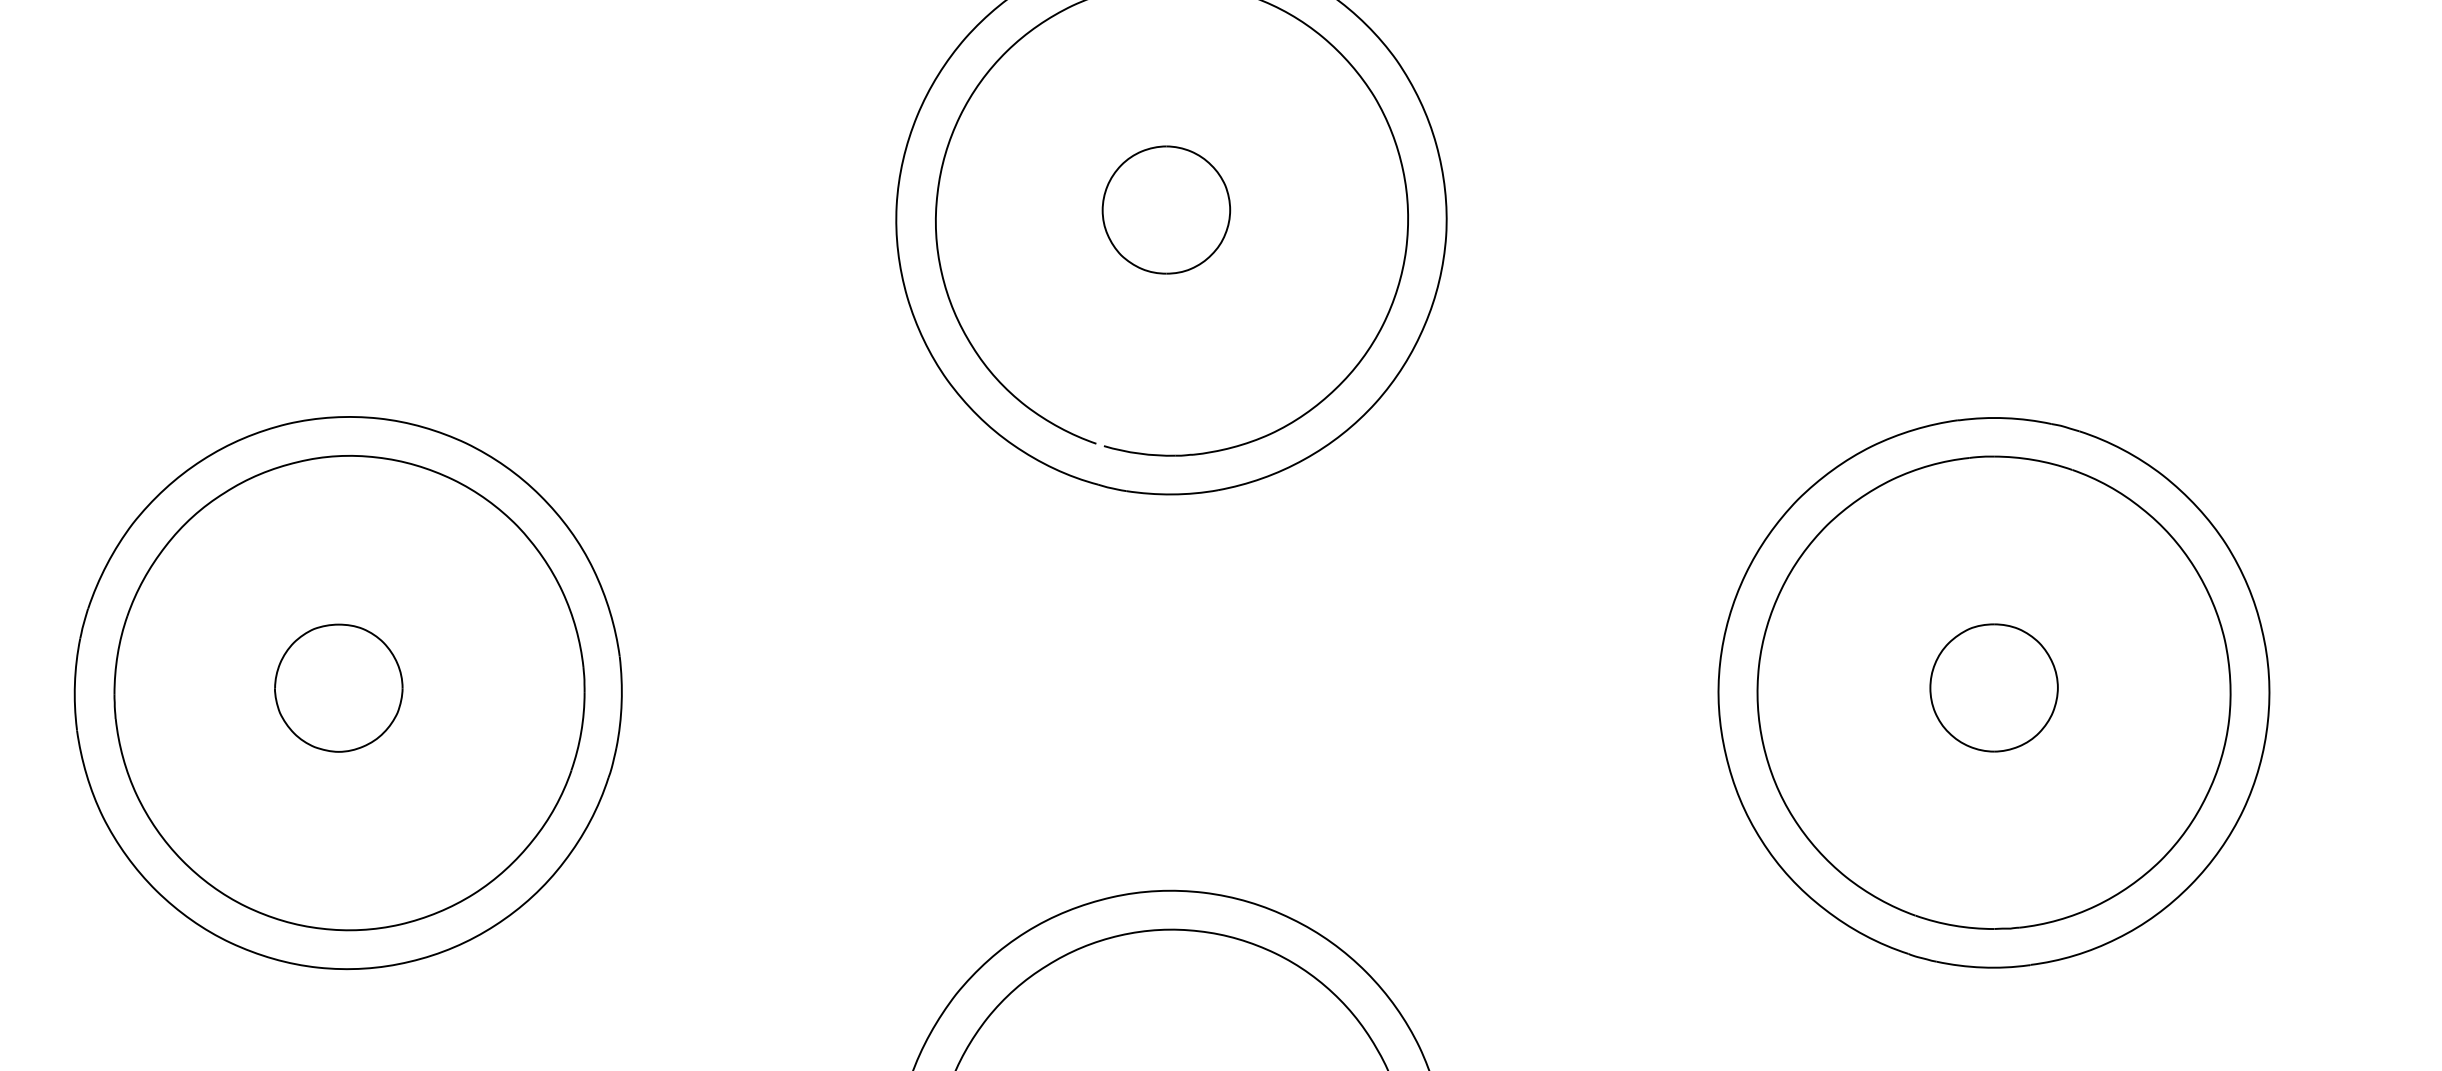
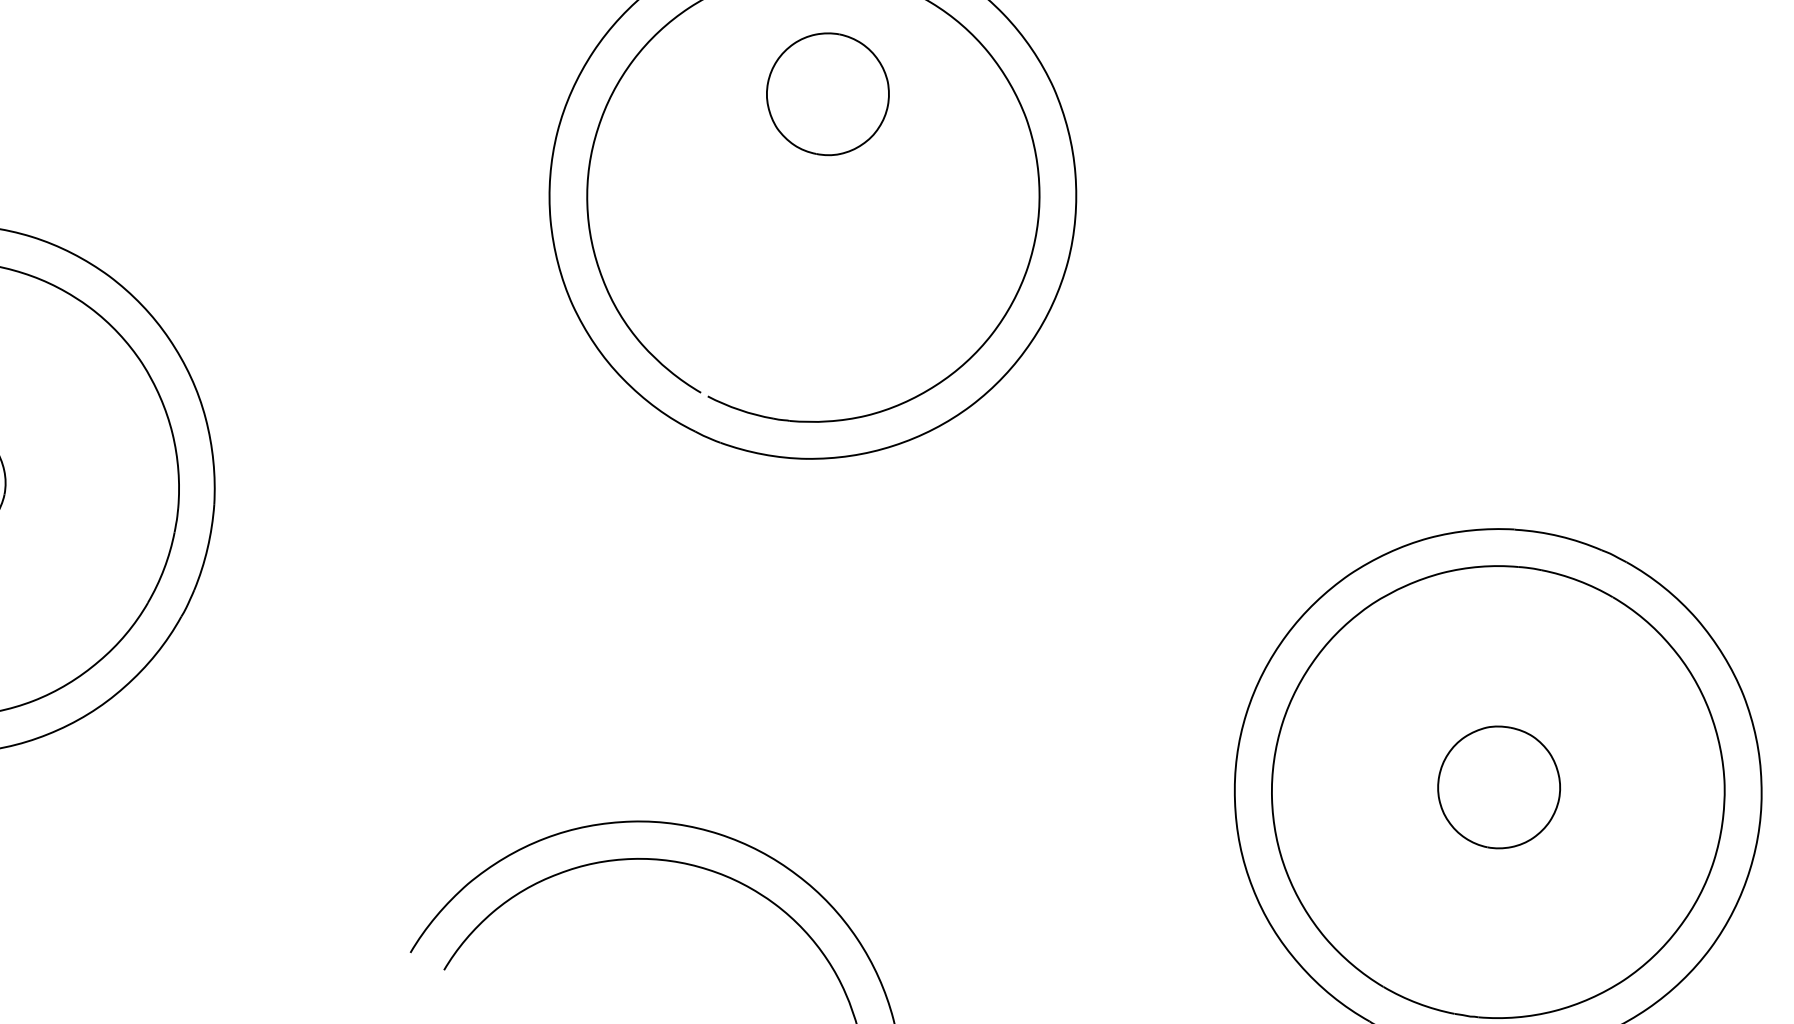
part: (1166, 209) -> (828, 93), moved

